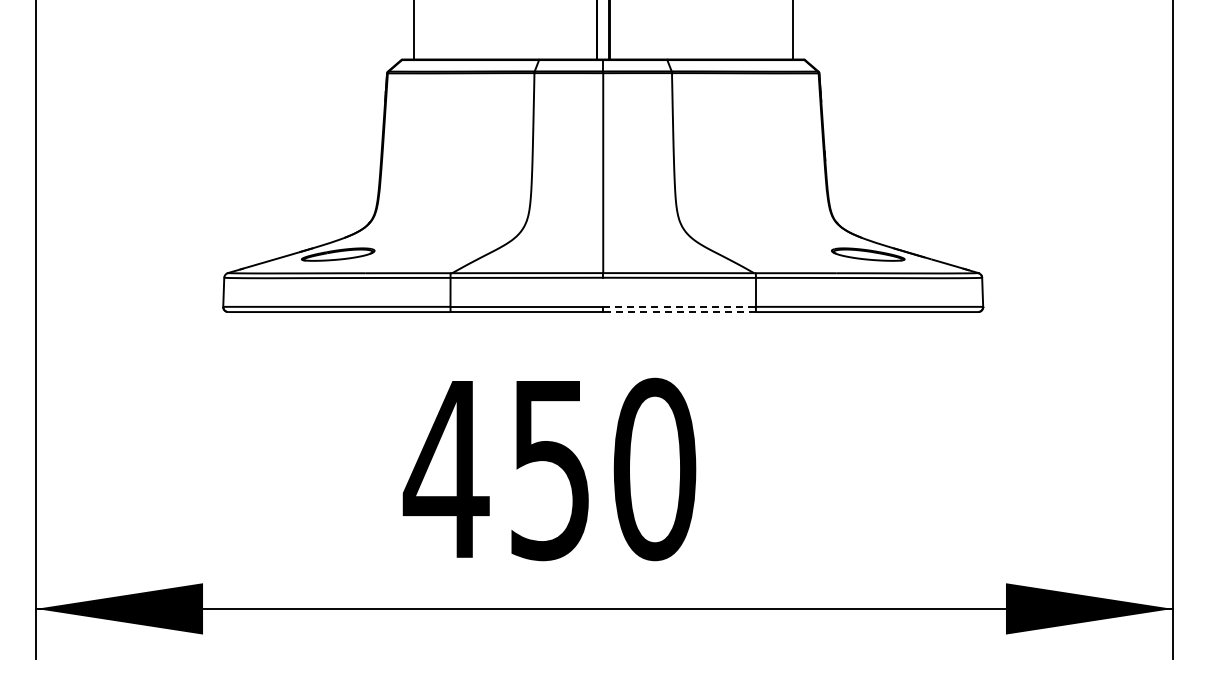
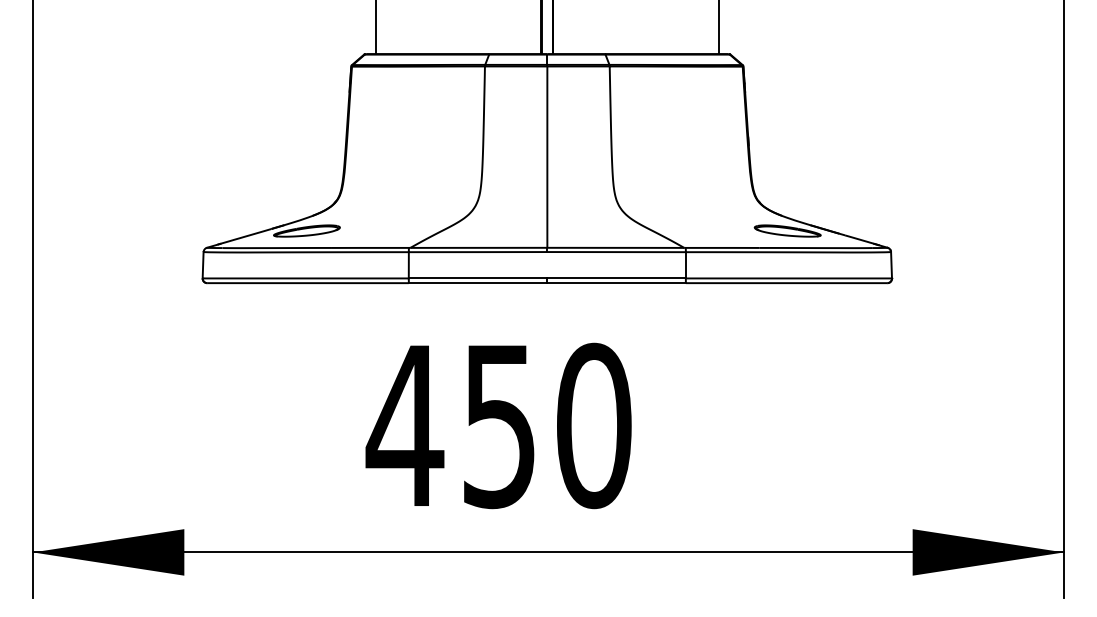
line: (680, 306) -> (617, 278), dashed -> solid
line: (679, 312) -> (616, 283), dashed -> solid

